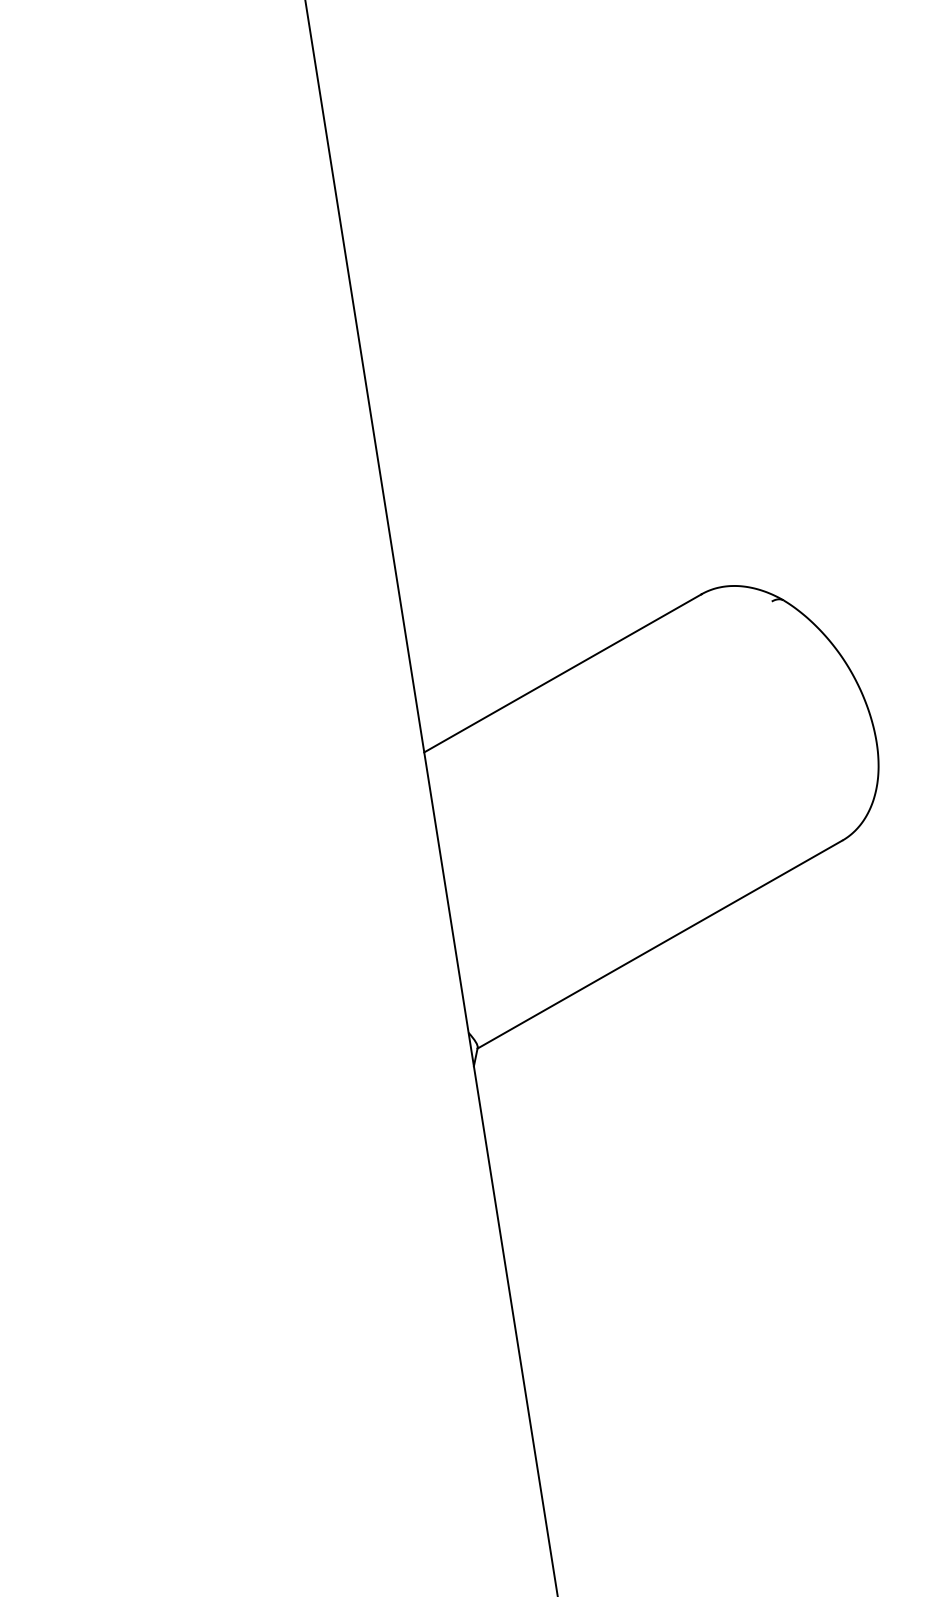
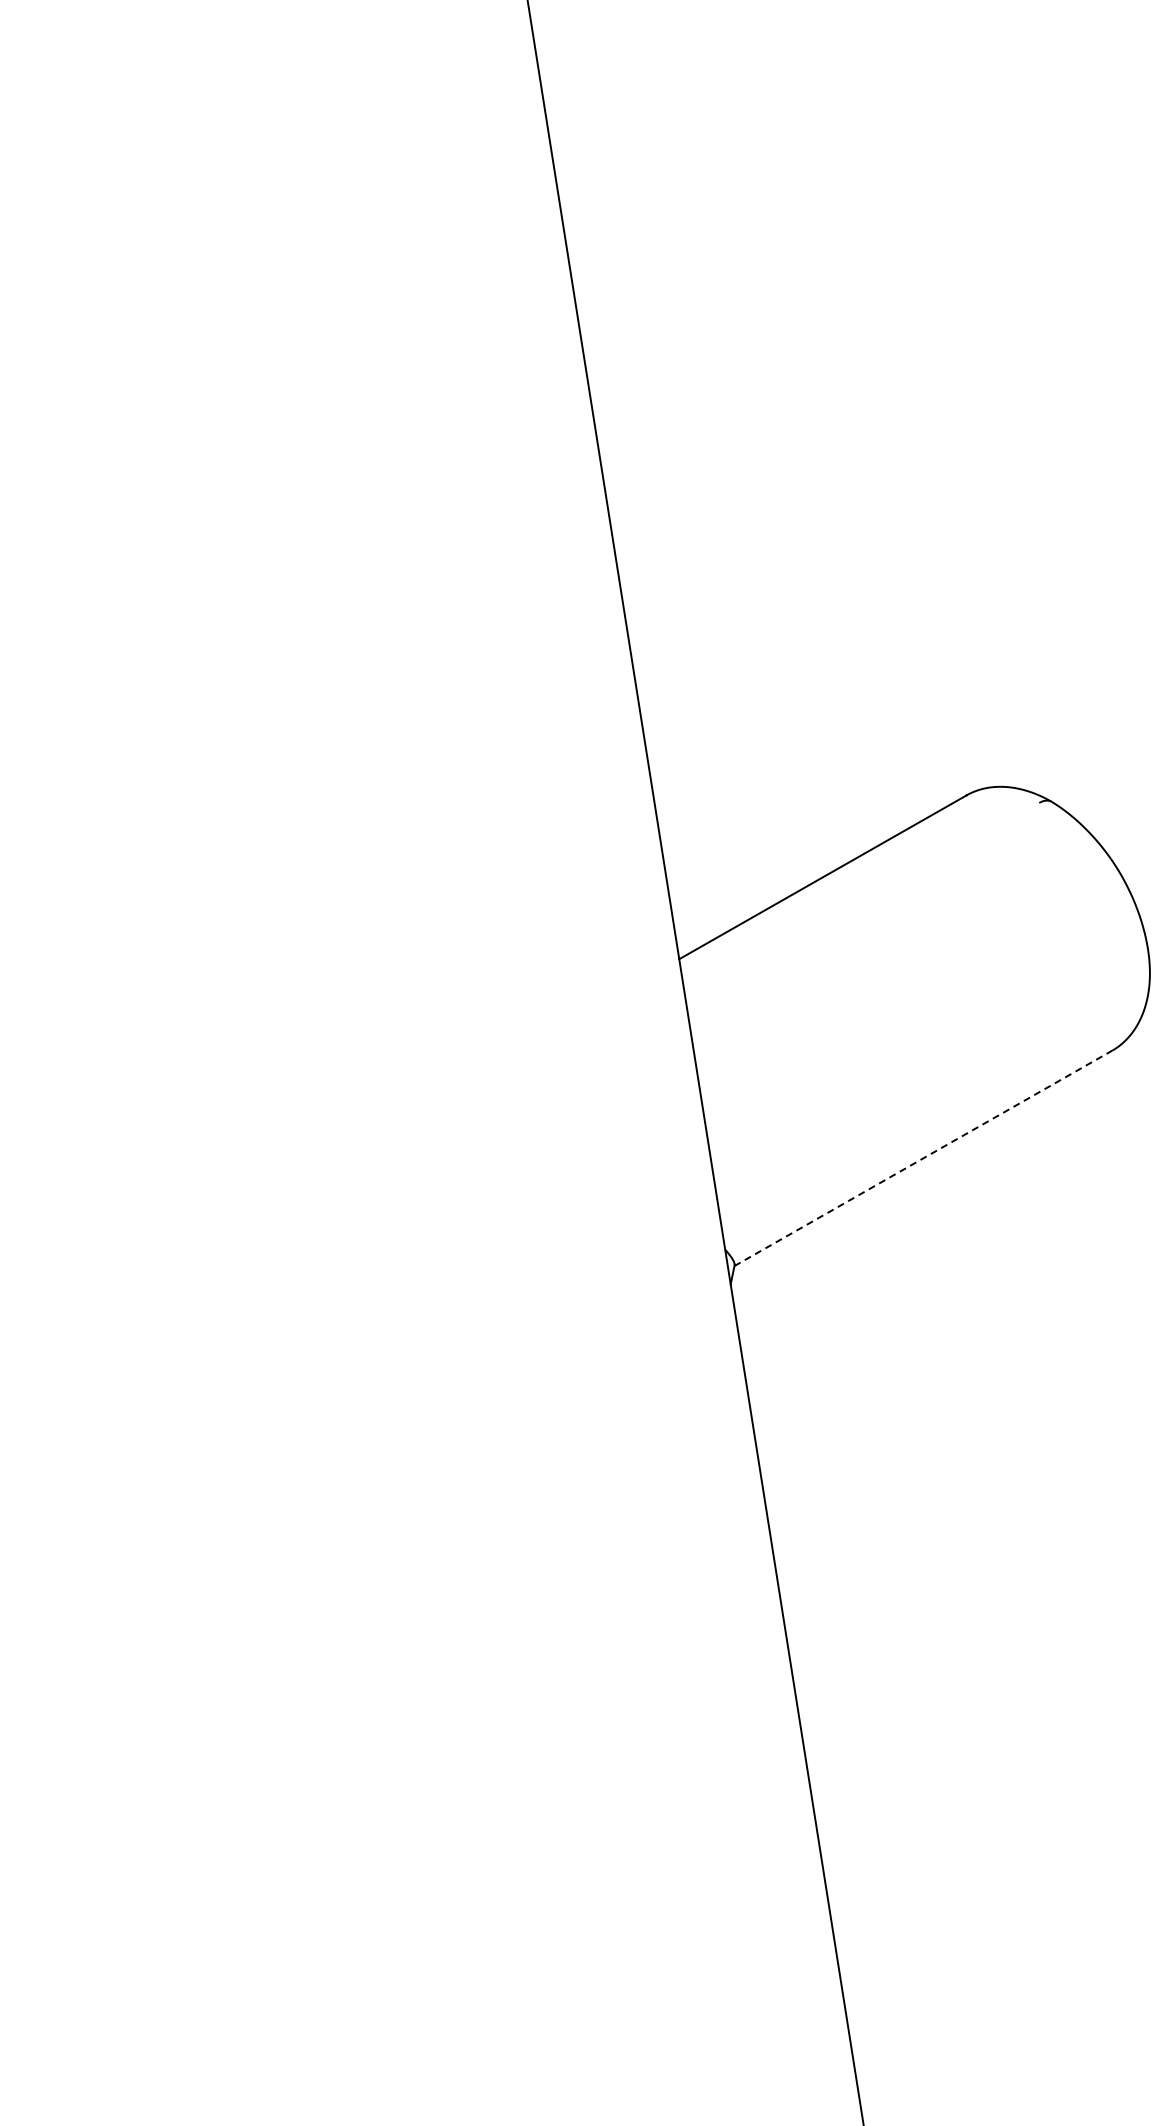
line: (660, 944) -> (923, 1158), solid -> dashed

